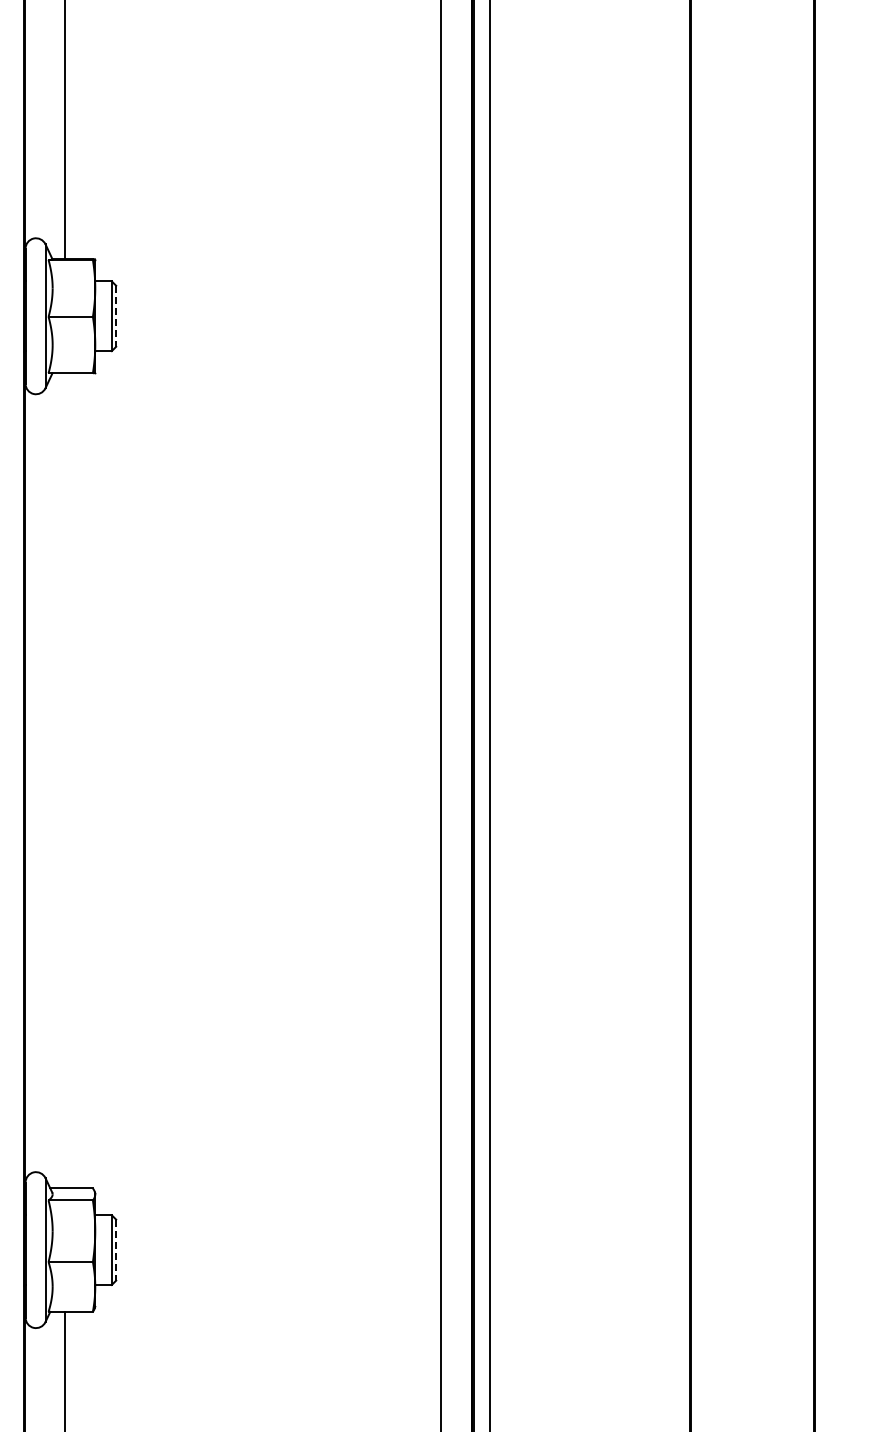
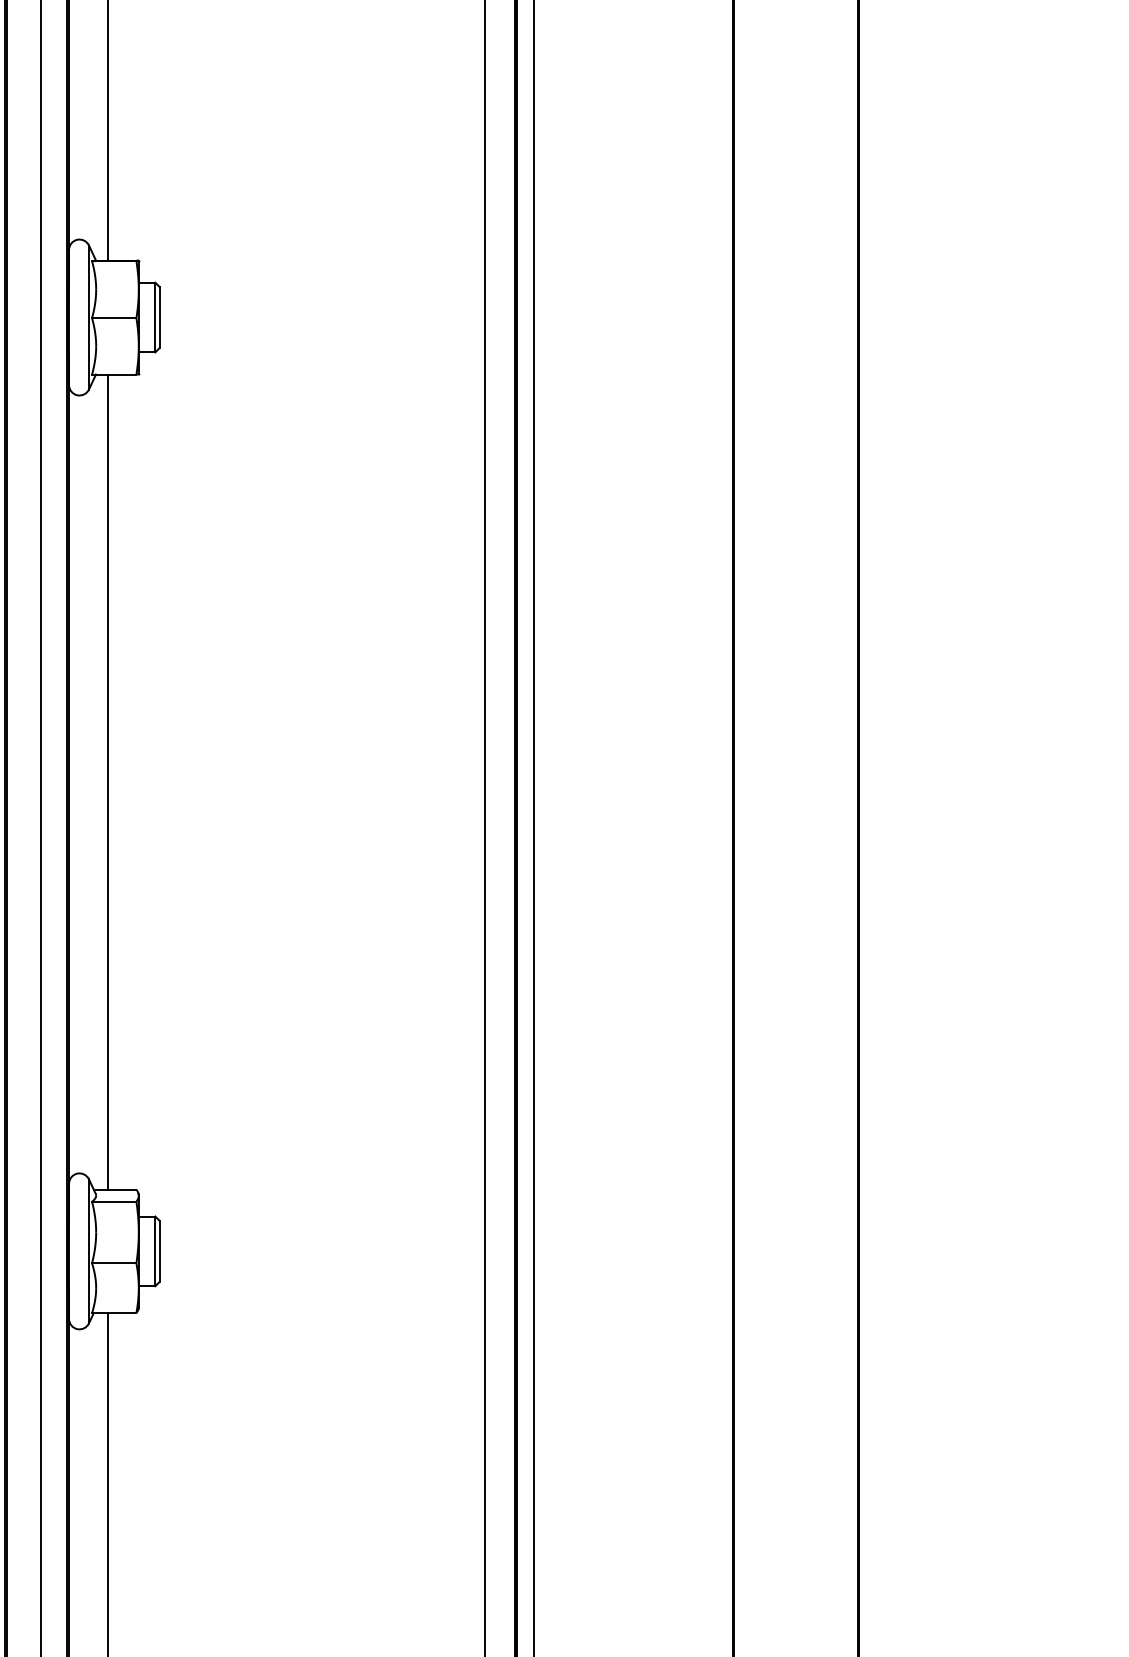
line: (115, 316) -> (159, 317), dashed -> solid
line: (64, 780) -> (108, 781), added
line: (115, 1250) -> (159, 1251), dashed -> solid

